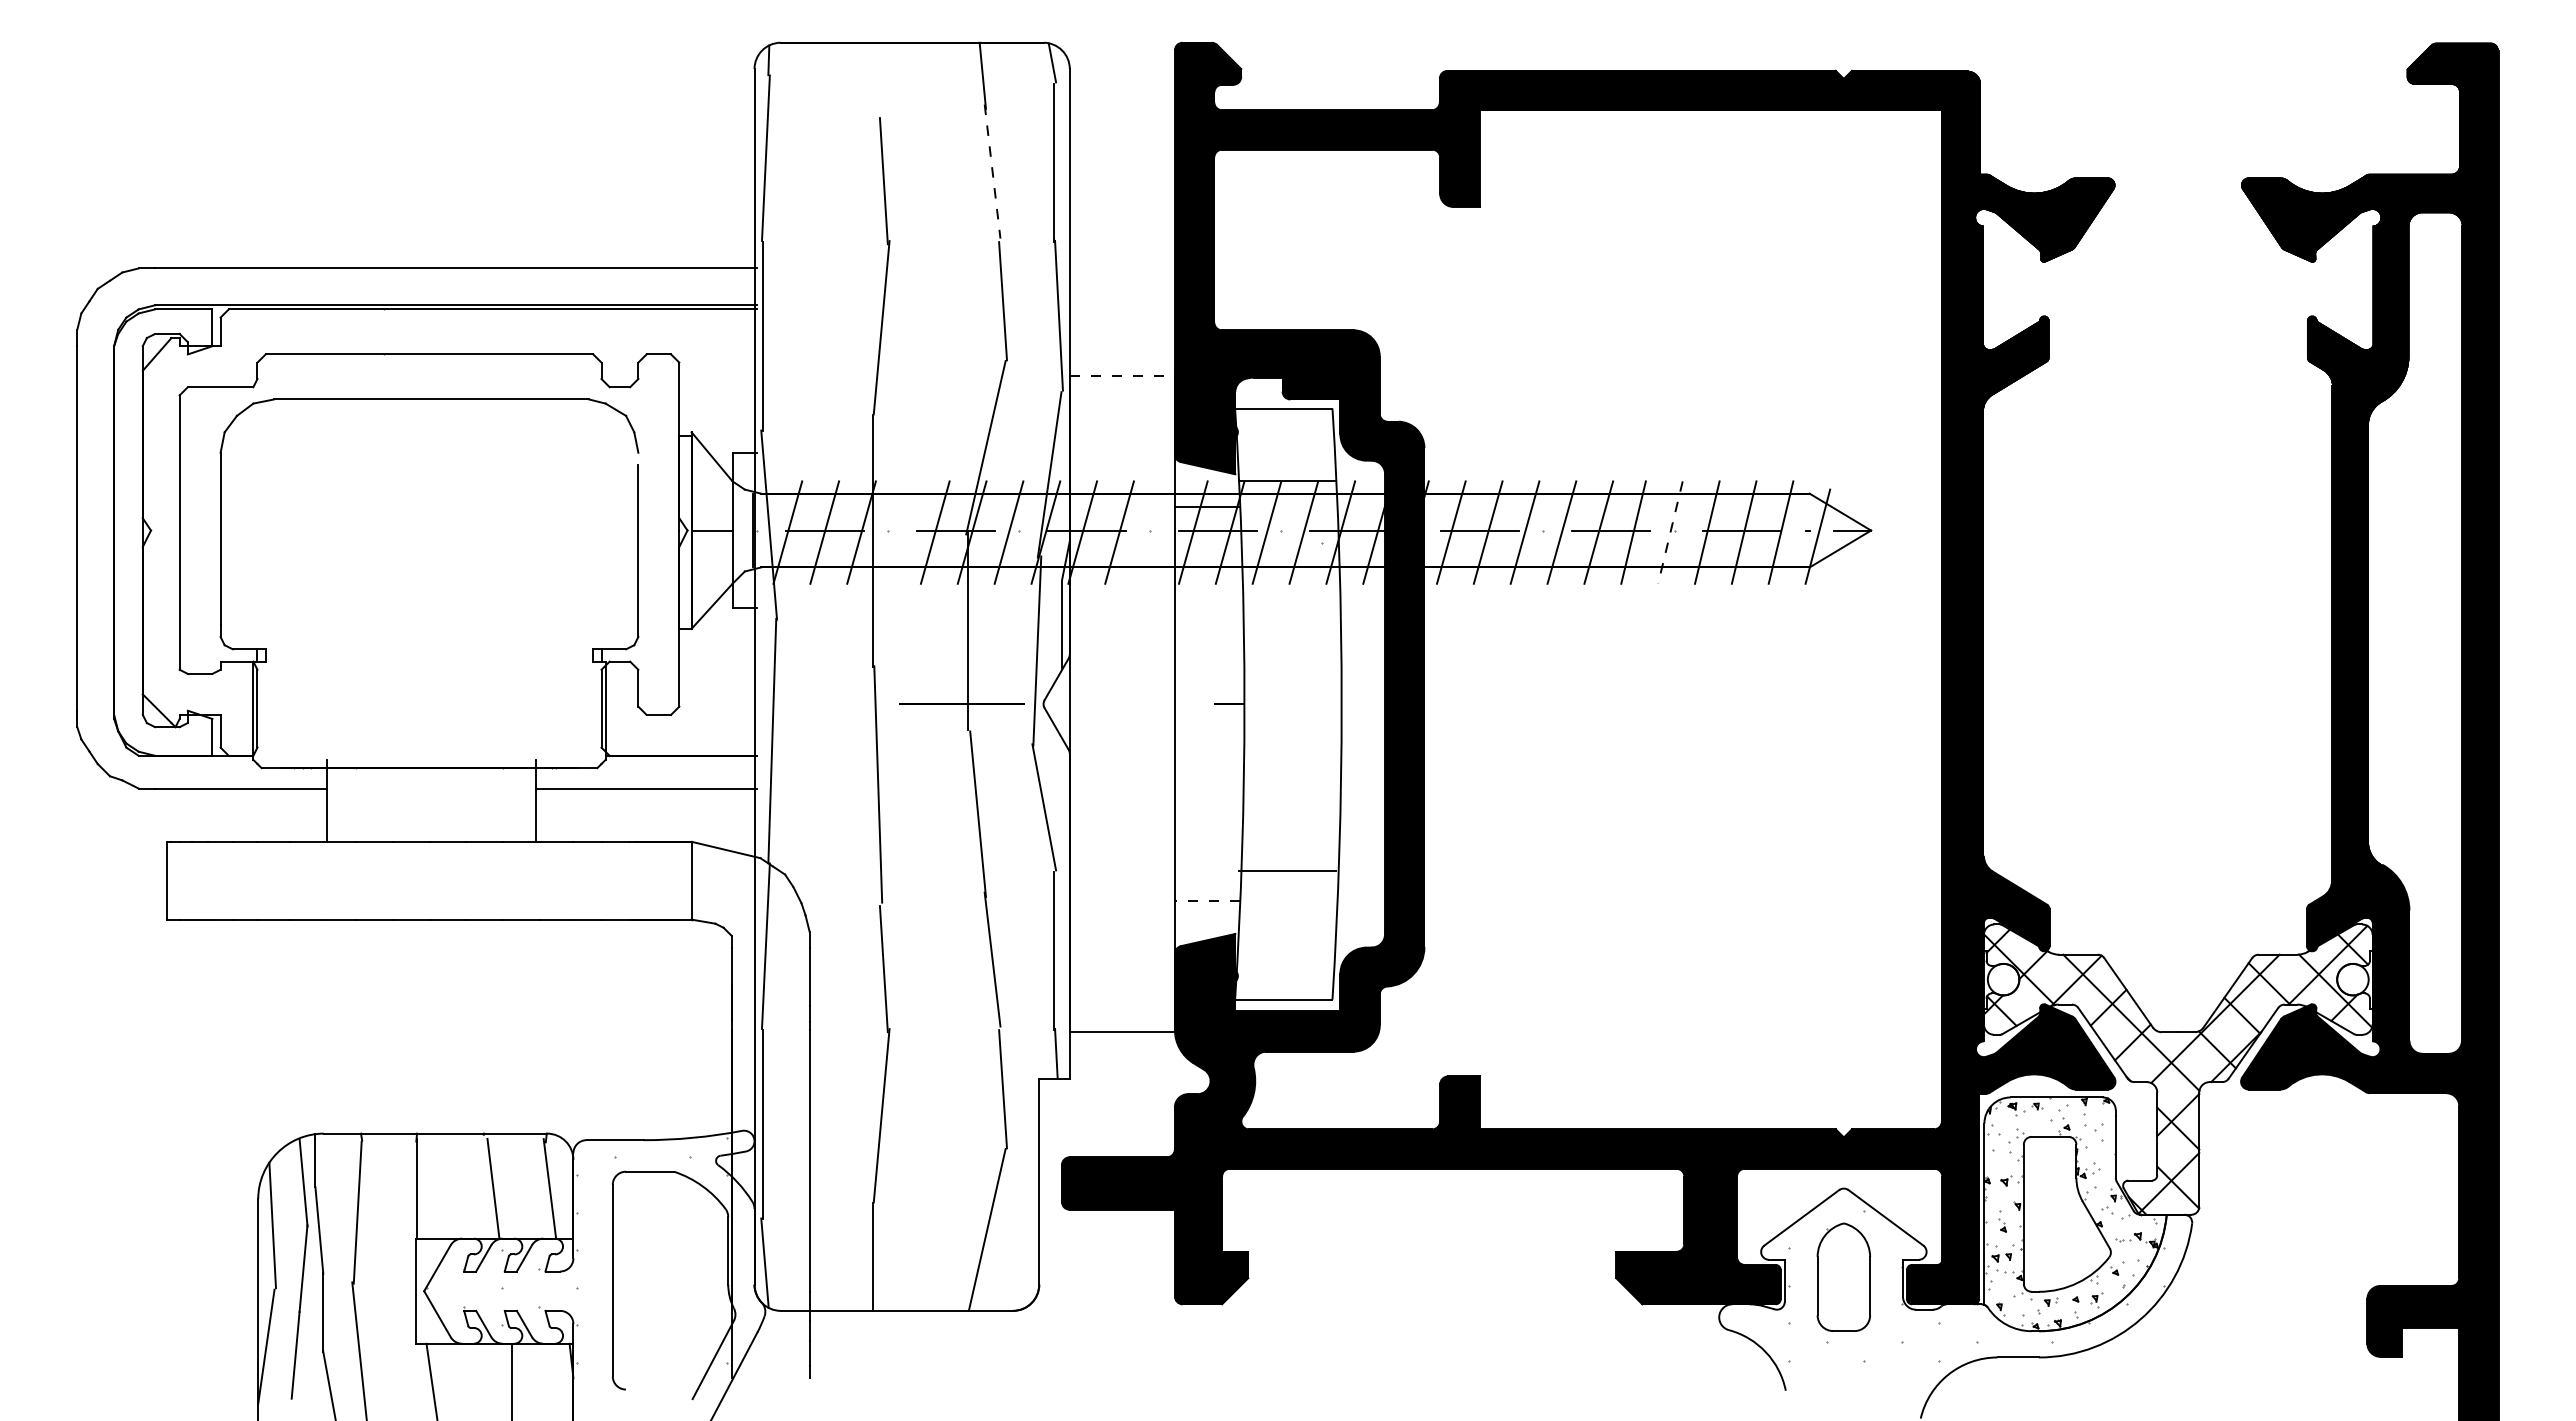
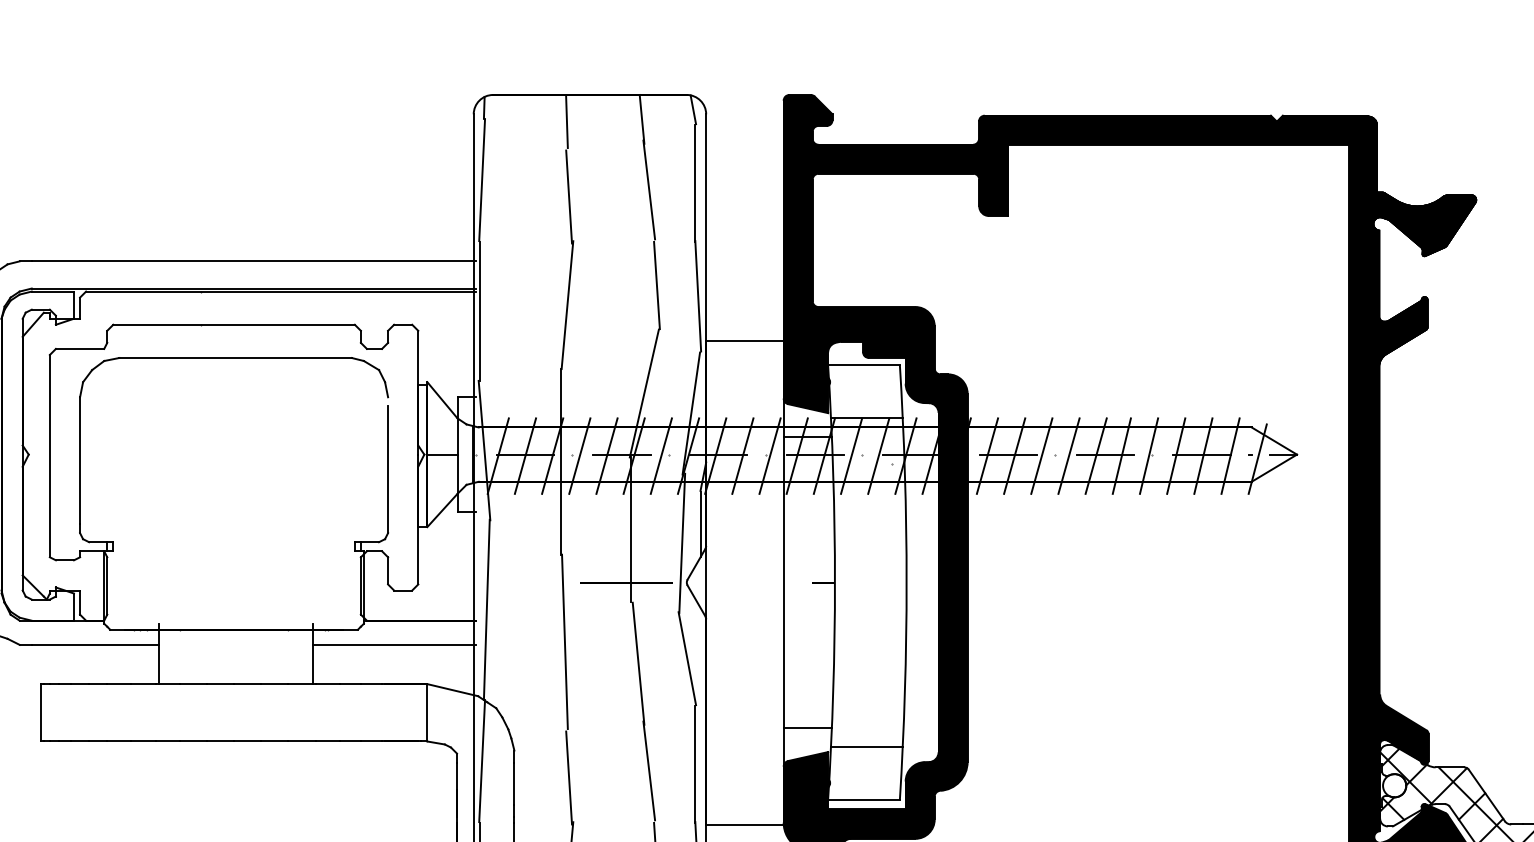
line: (880, 78) -> (566, 121), added
line: (992, 172) -> (649, 190), dashed -> solid
line: (1122, 375) -> (745, 340), dashed -> solid
line: (898, 532) -> (579, 456), added
line: (1156, 532) -> (770, 456), added
line: (1670, 532) -> (1149, 456), dashed -> solid
line: (1287, 871) -> (866, 747), moved
line: (1207, 901) -> (807, 728), dashed -> solid

